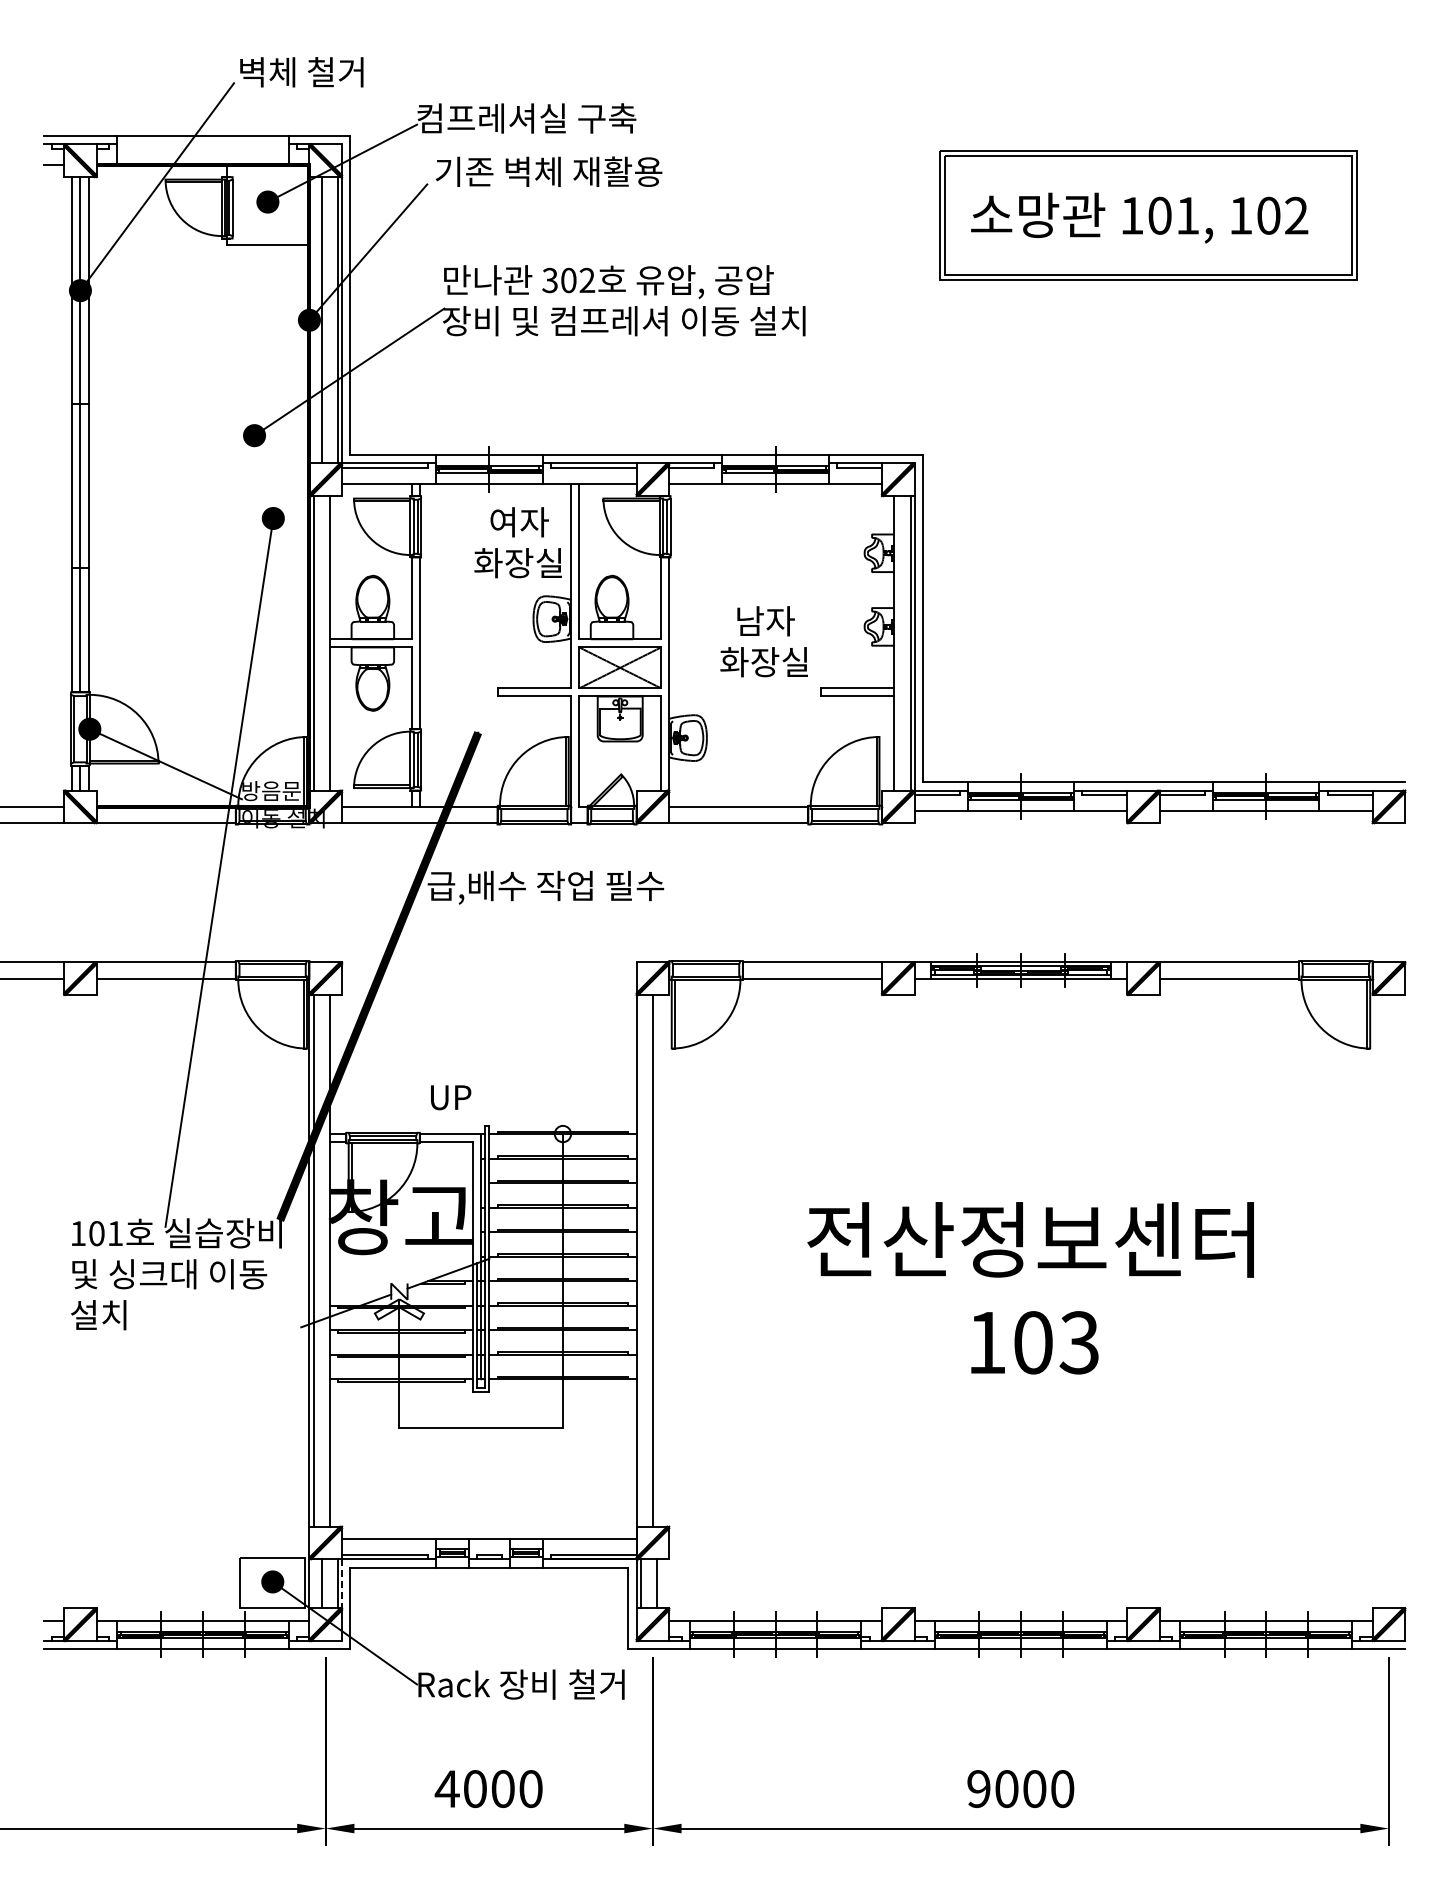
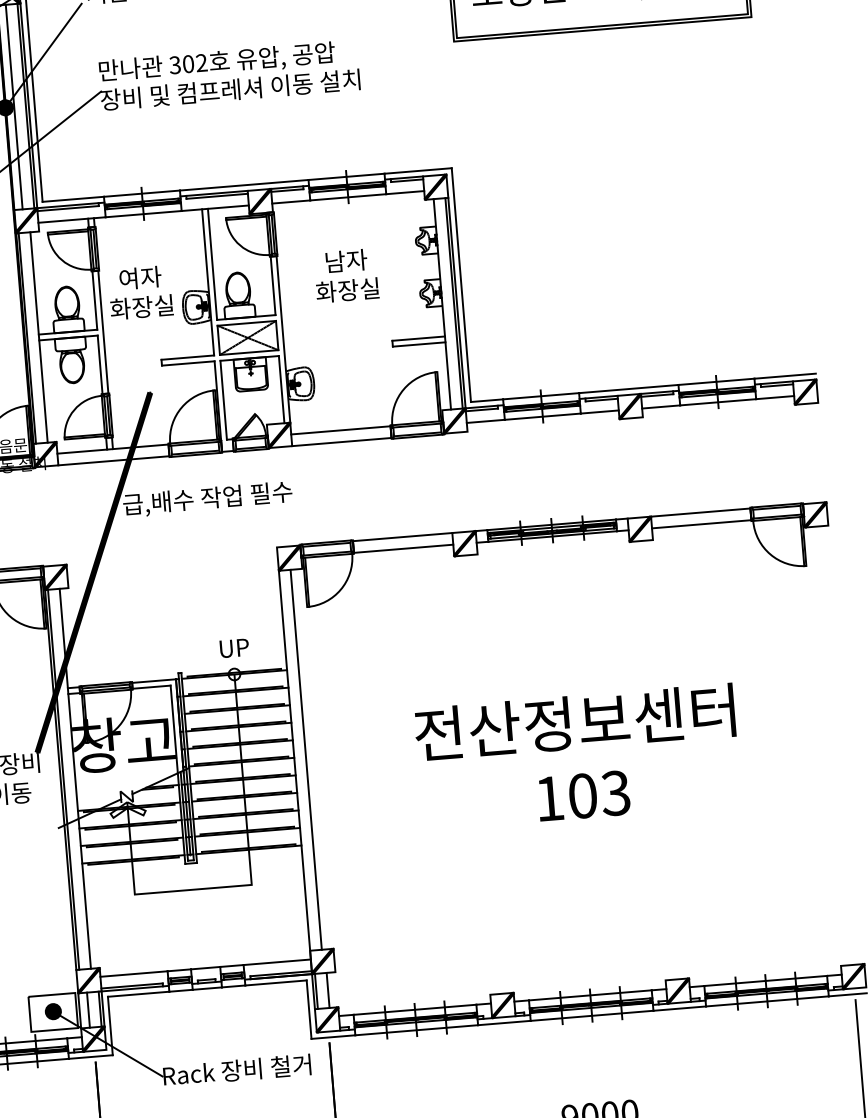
text: (517, 542) -> (140, 292), moved
text: (763, 641) -> (345, 275), moved
text: (451, 1097) -> (234, 648), moved
line: (342, 1583) -> (103, 1008), dashed -> solid

